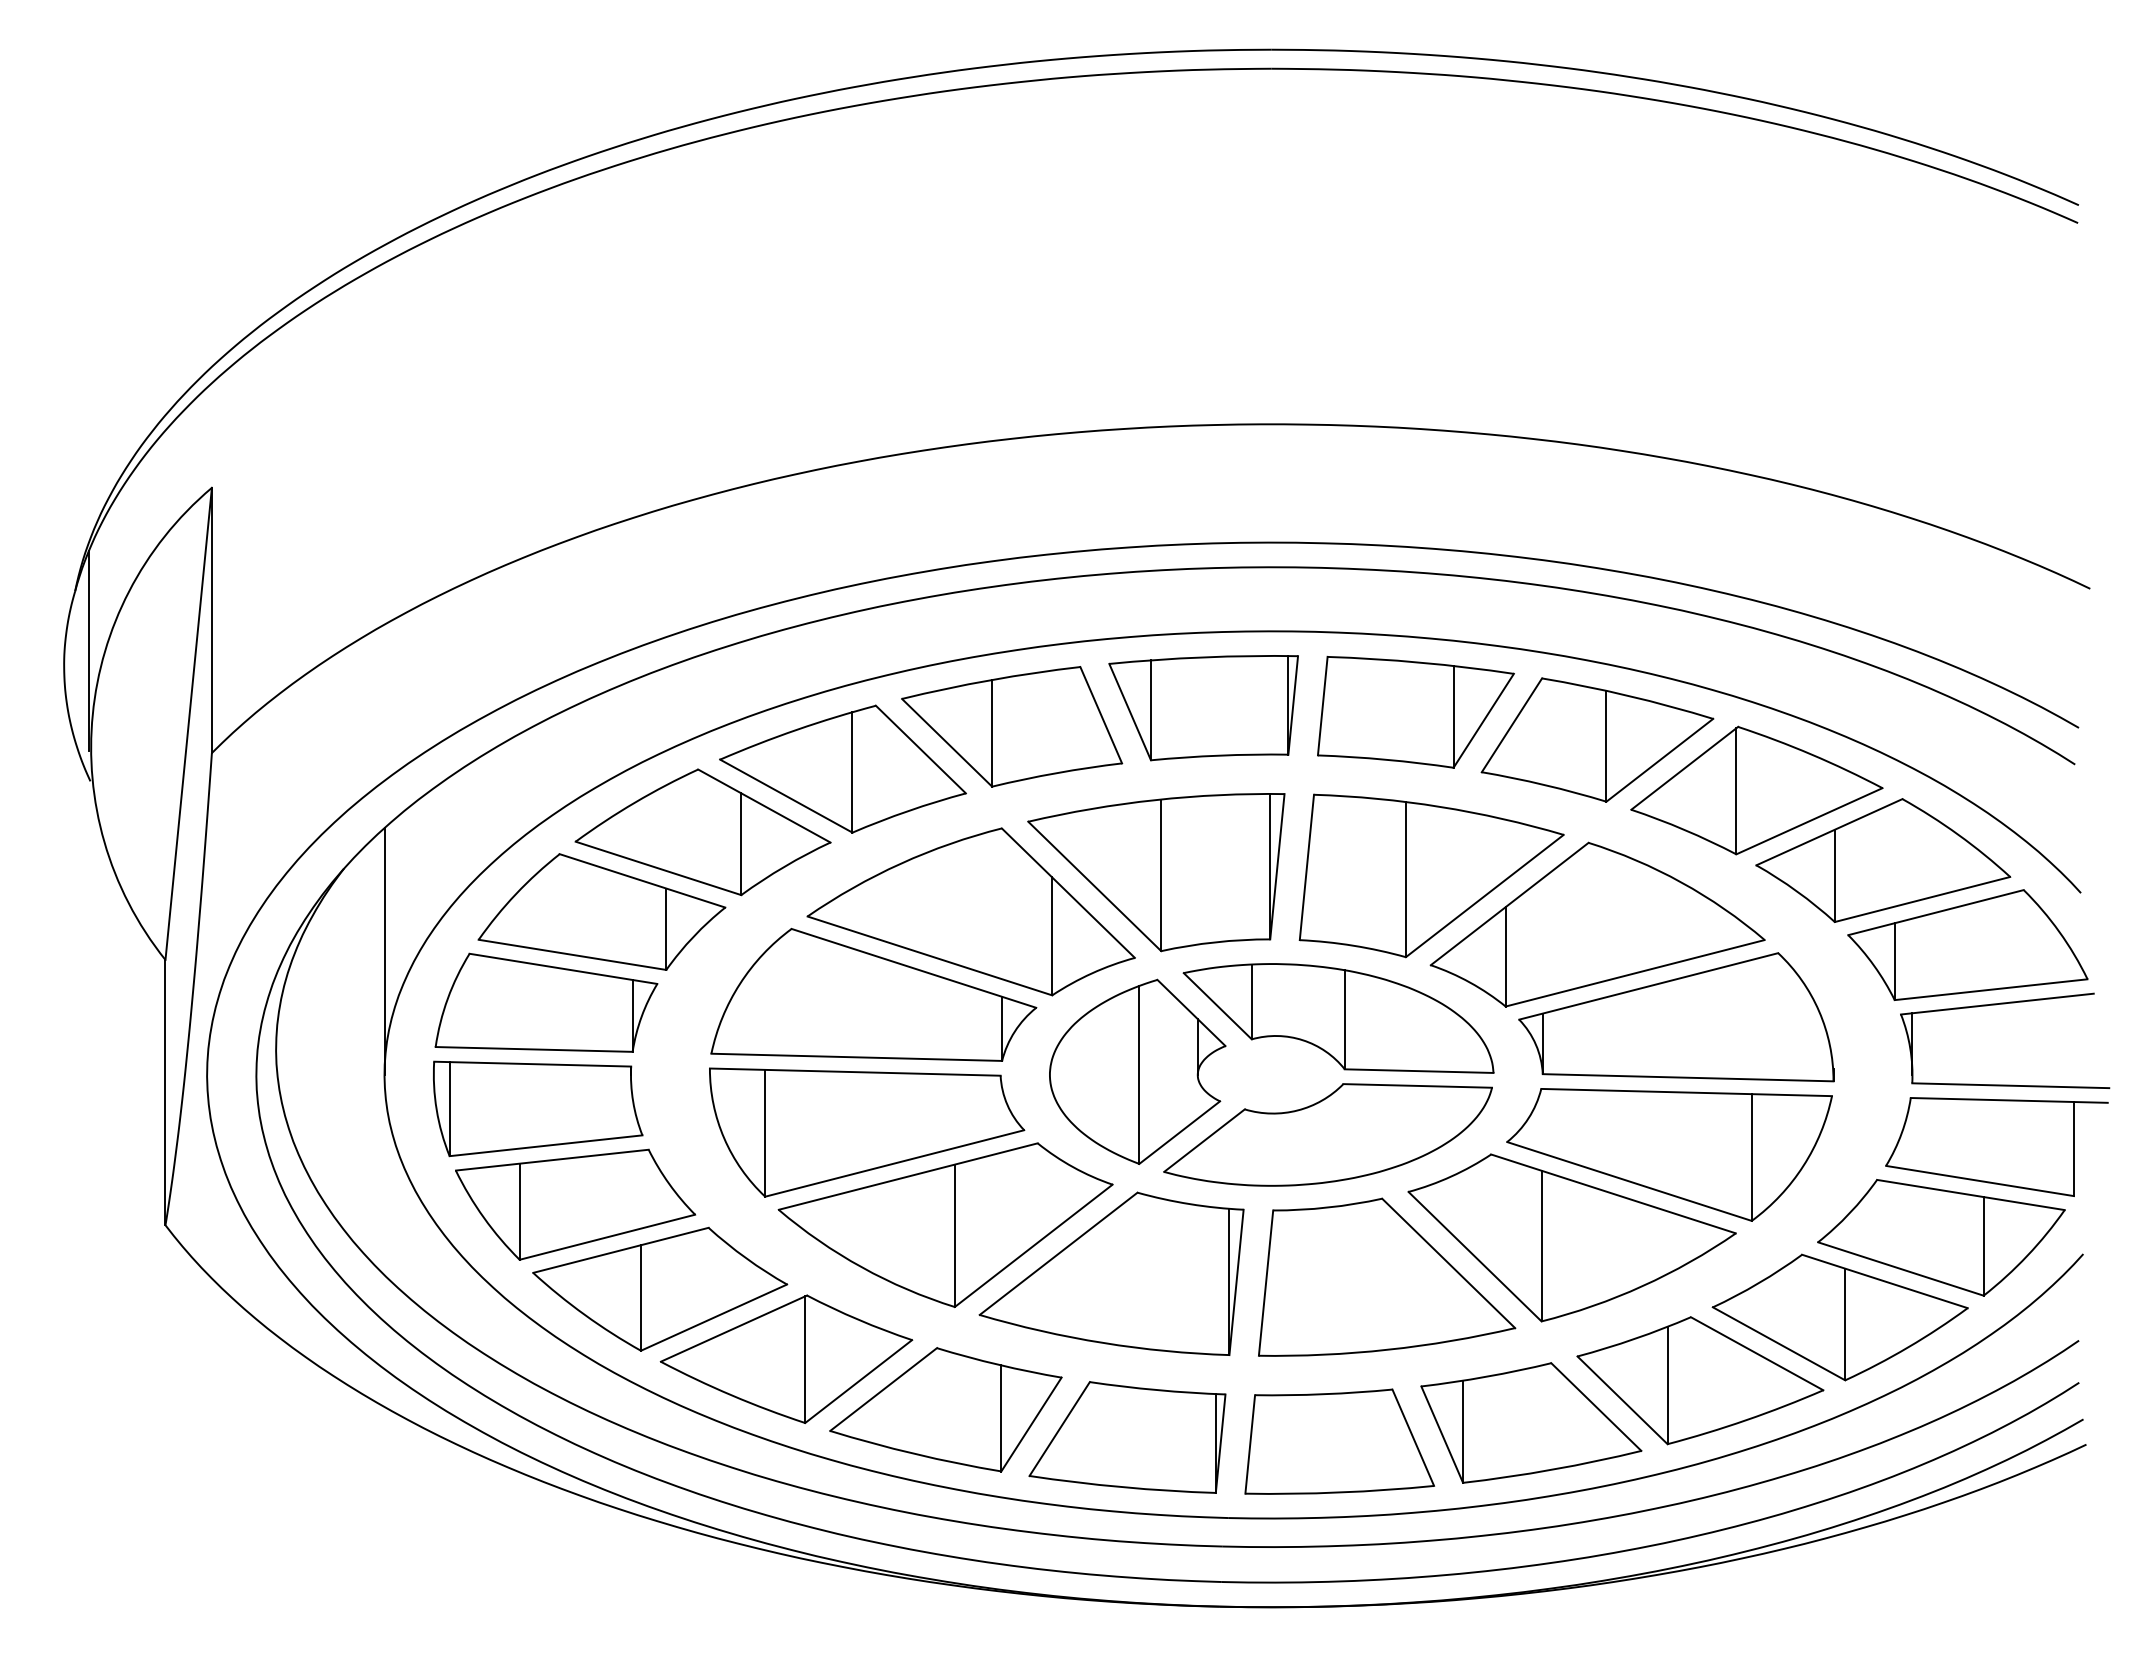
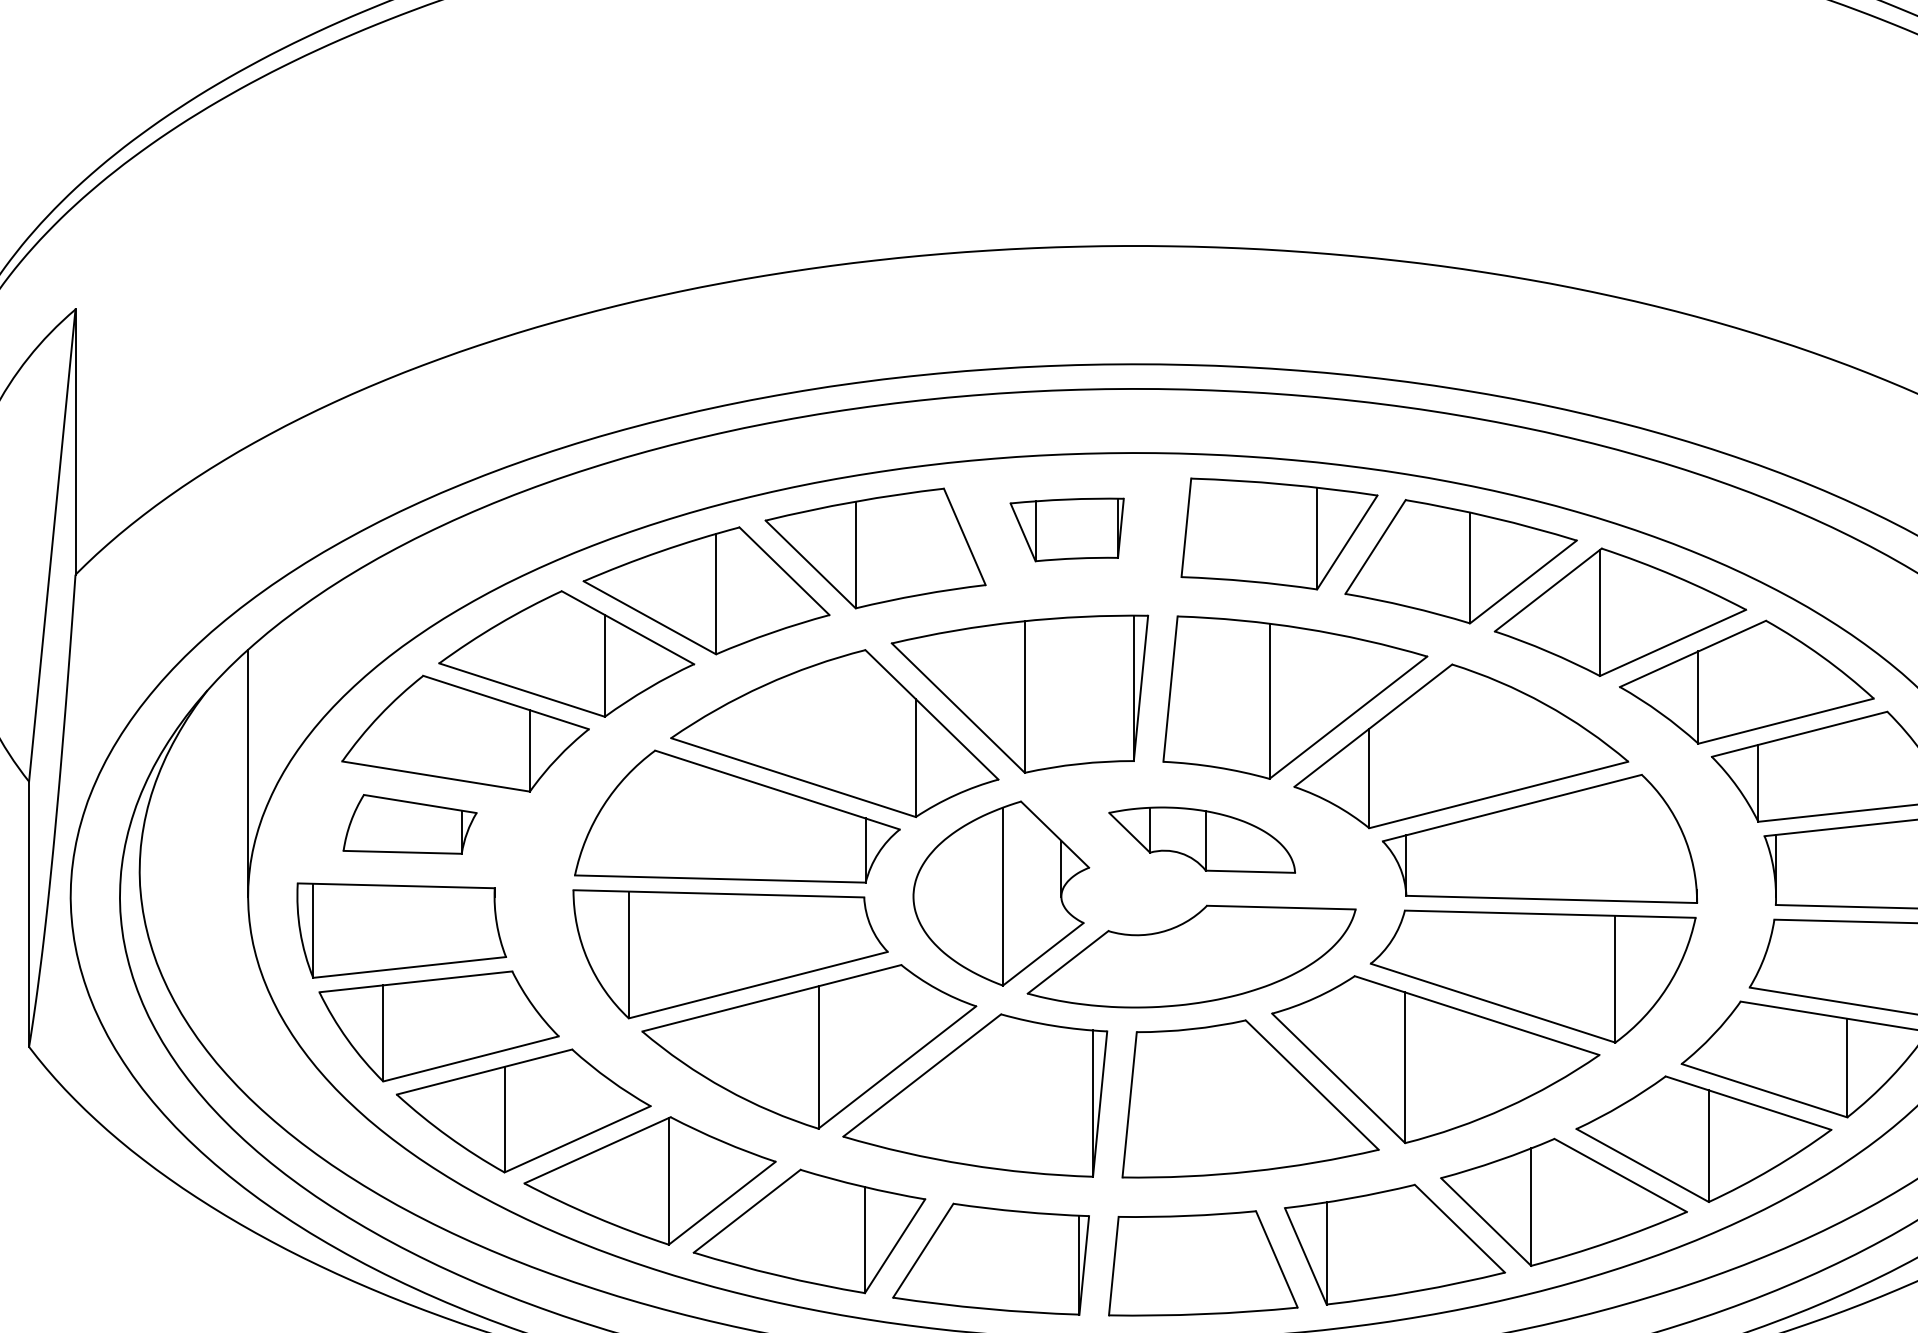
part: (1203, 708) -> (1067, 530), size x0.6
part: (546, 1002) -> (410, 824), size x0.6
part: (1338, 1018) -> (1202, 840), size x0.6

